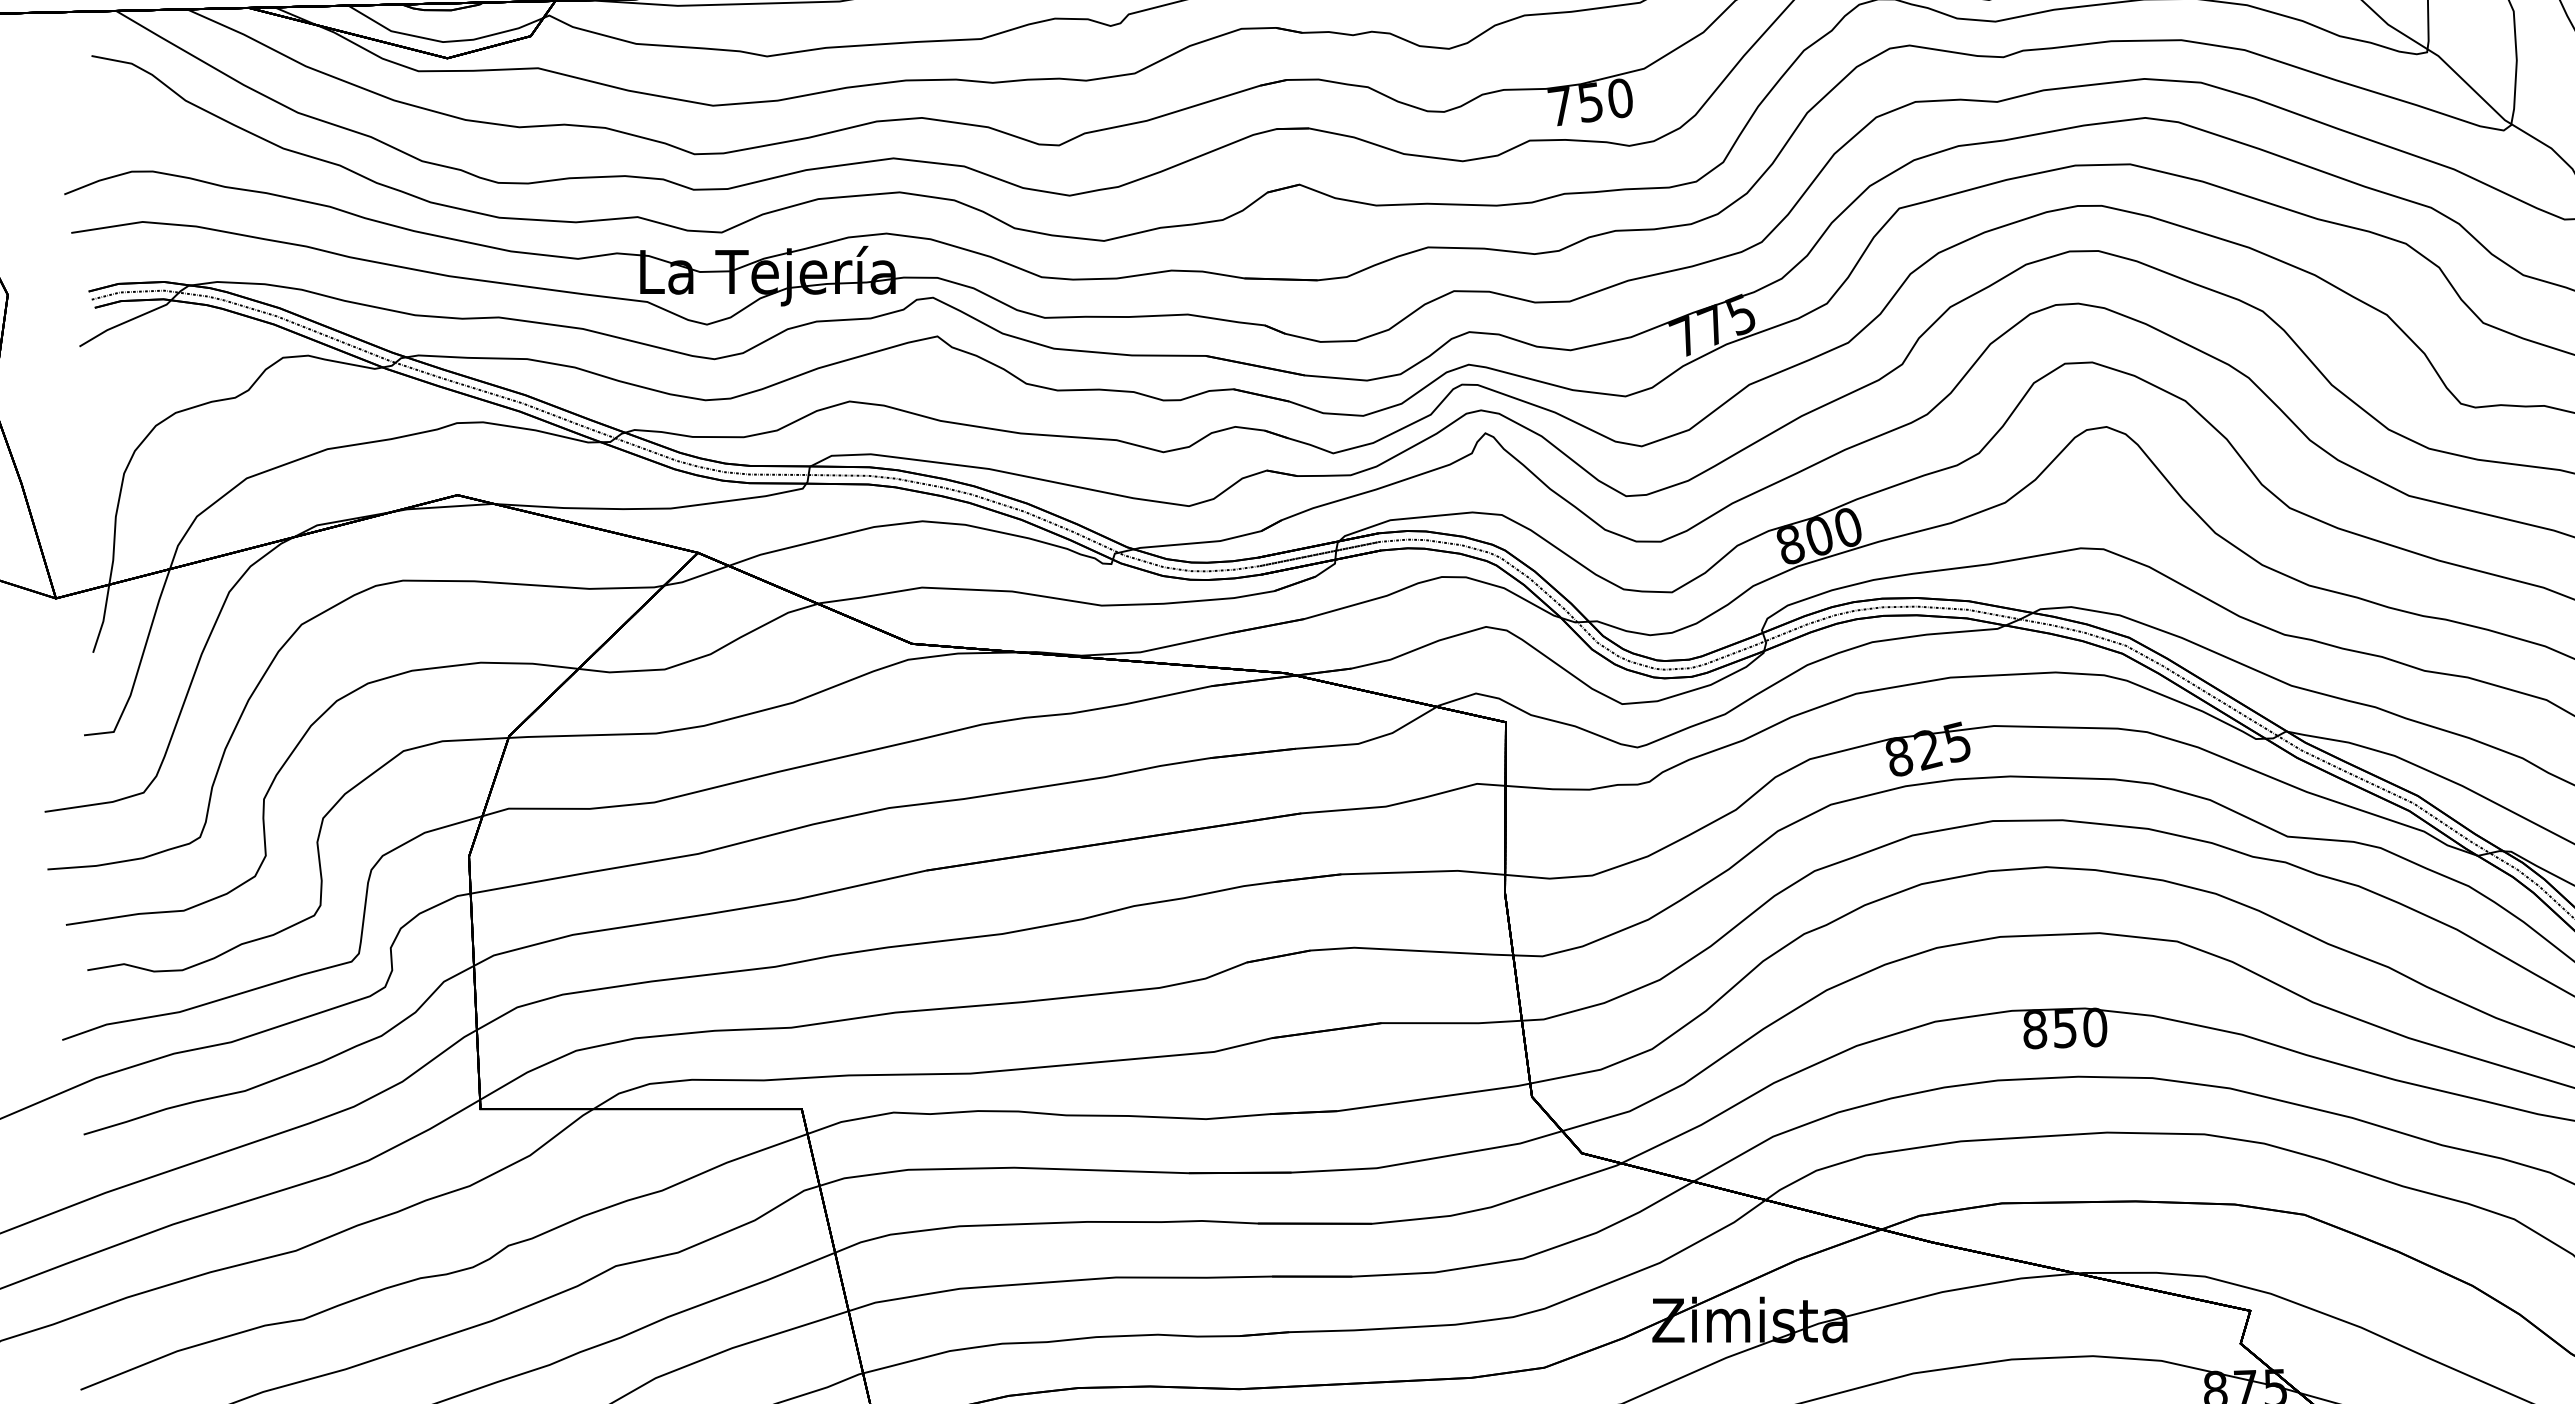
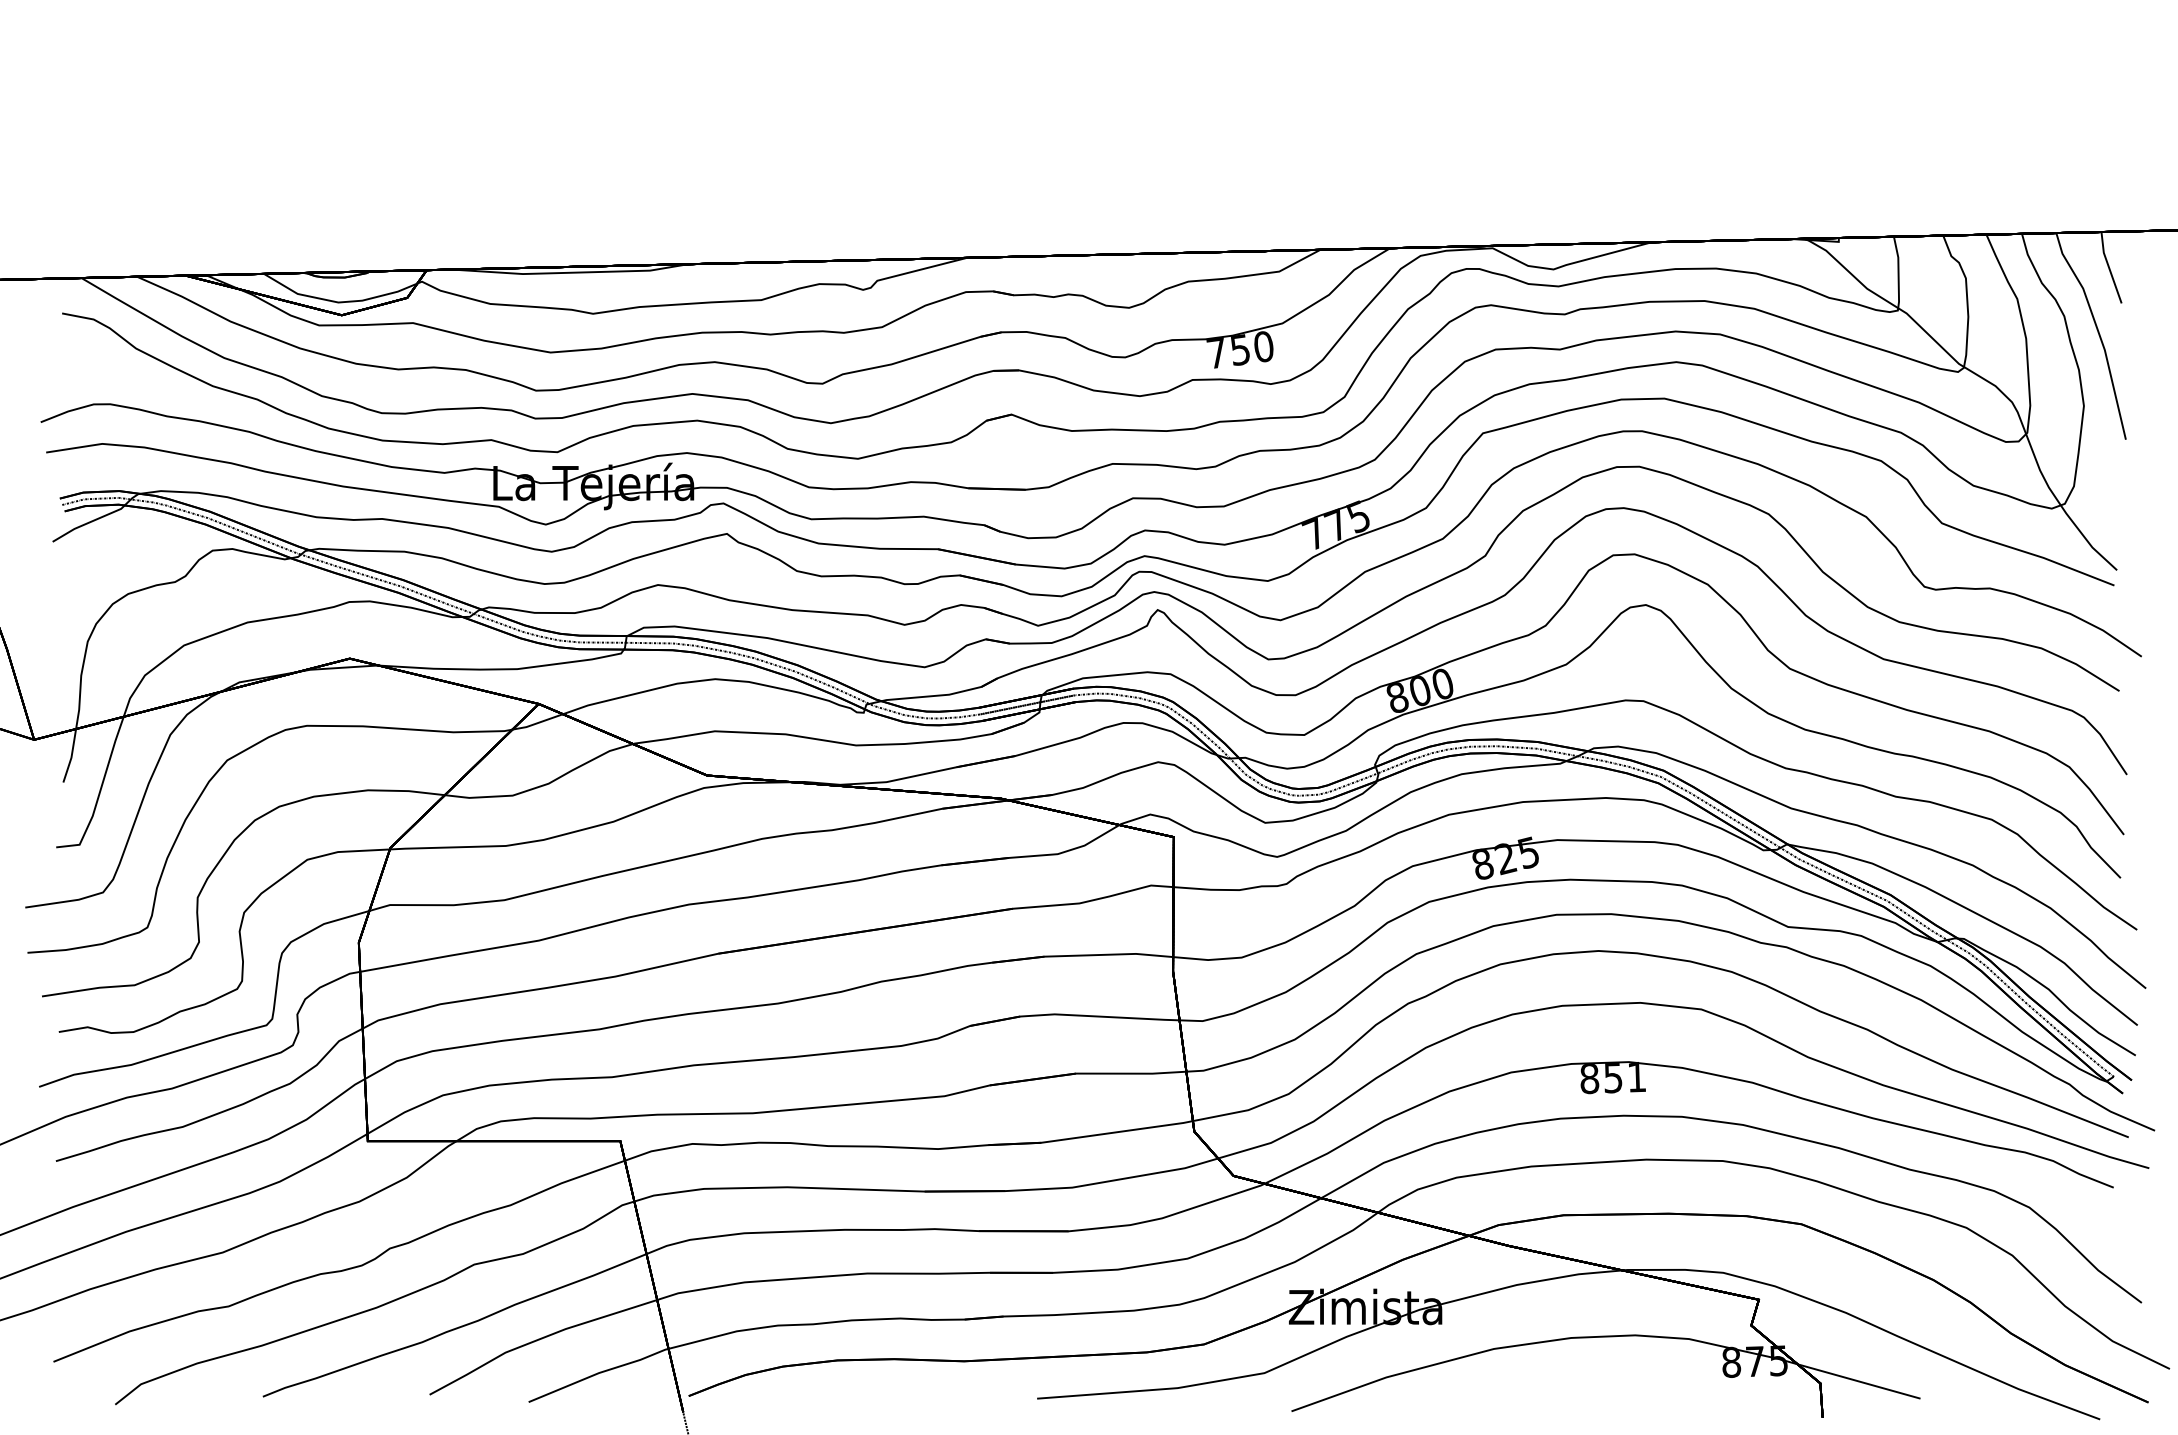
text: (2094, 1026) -> (1636, 1076), 850 -> 851

